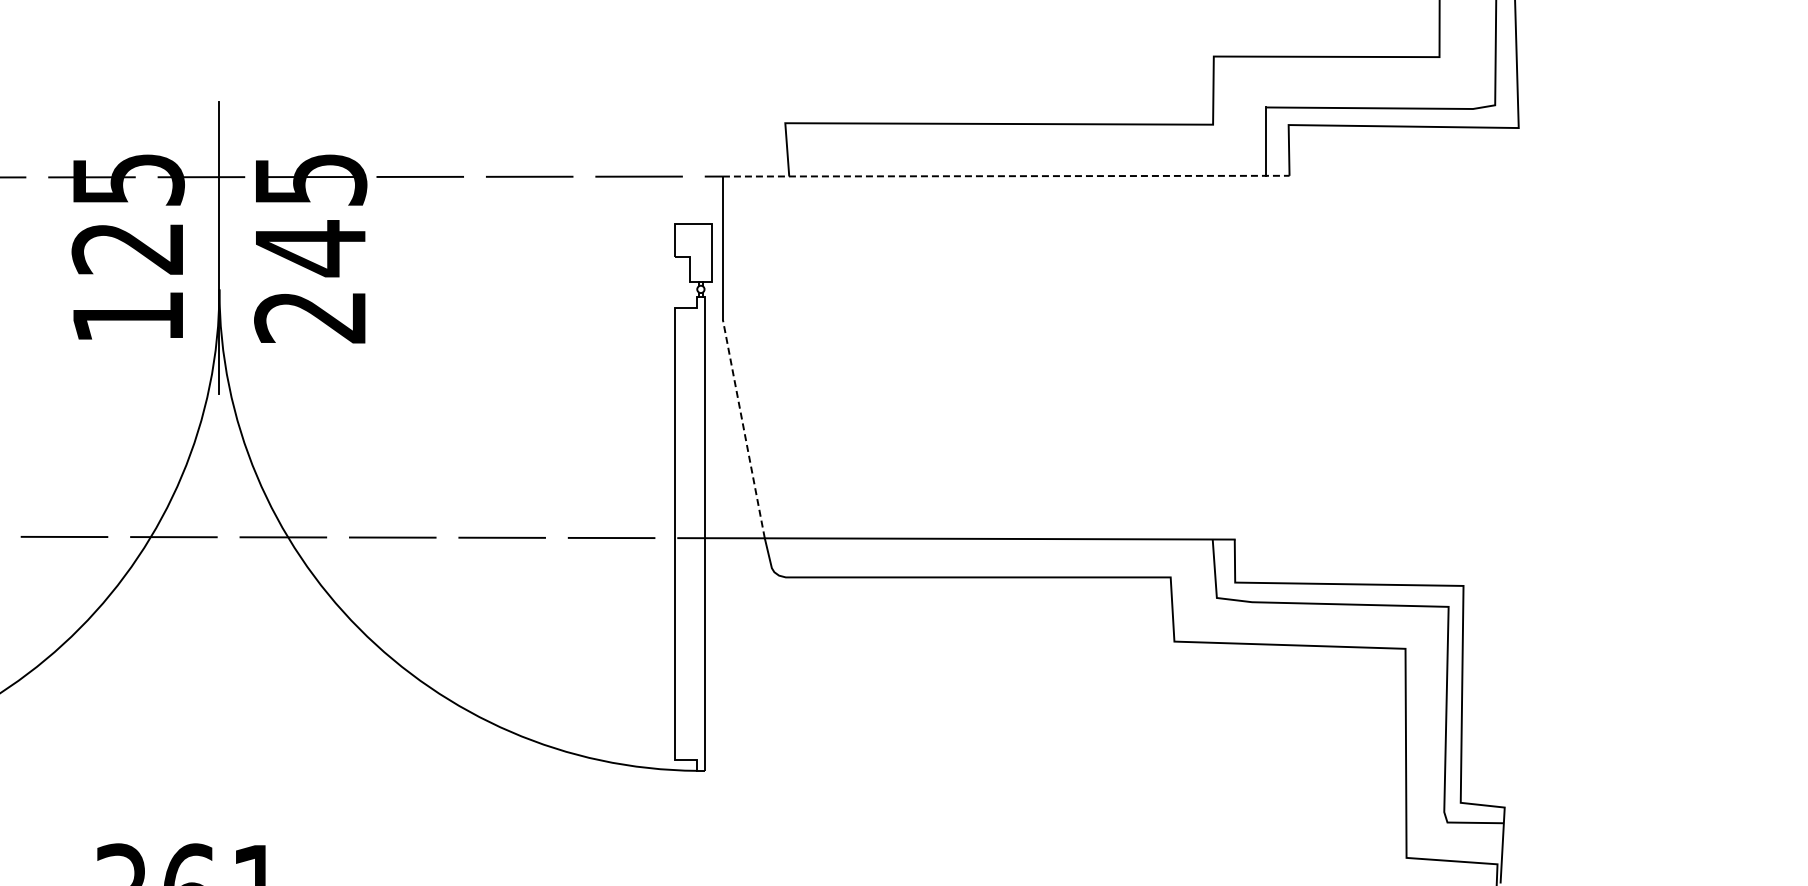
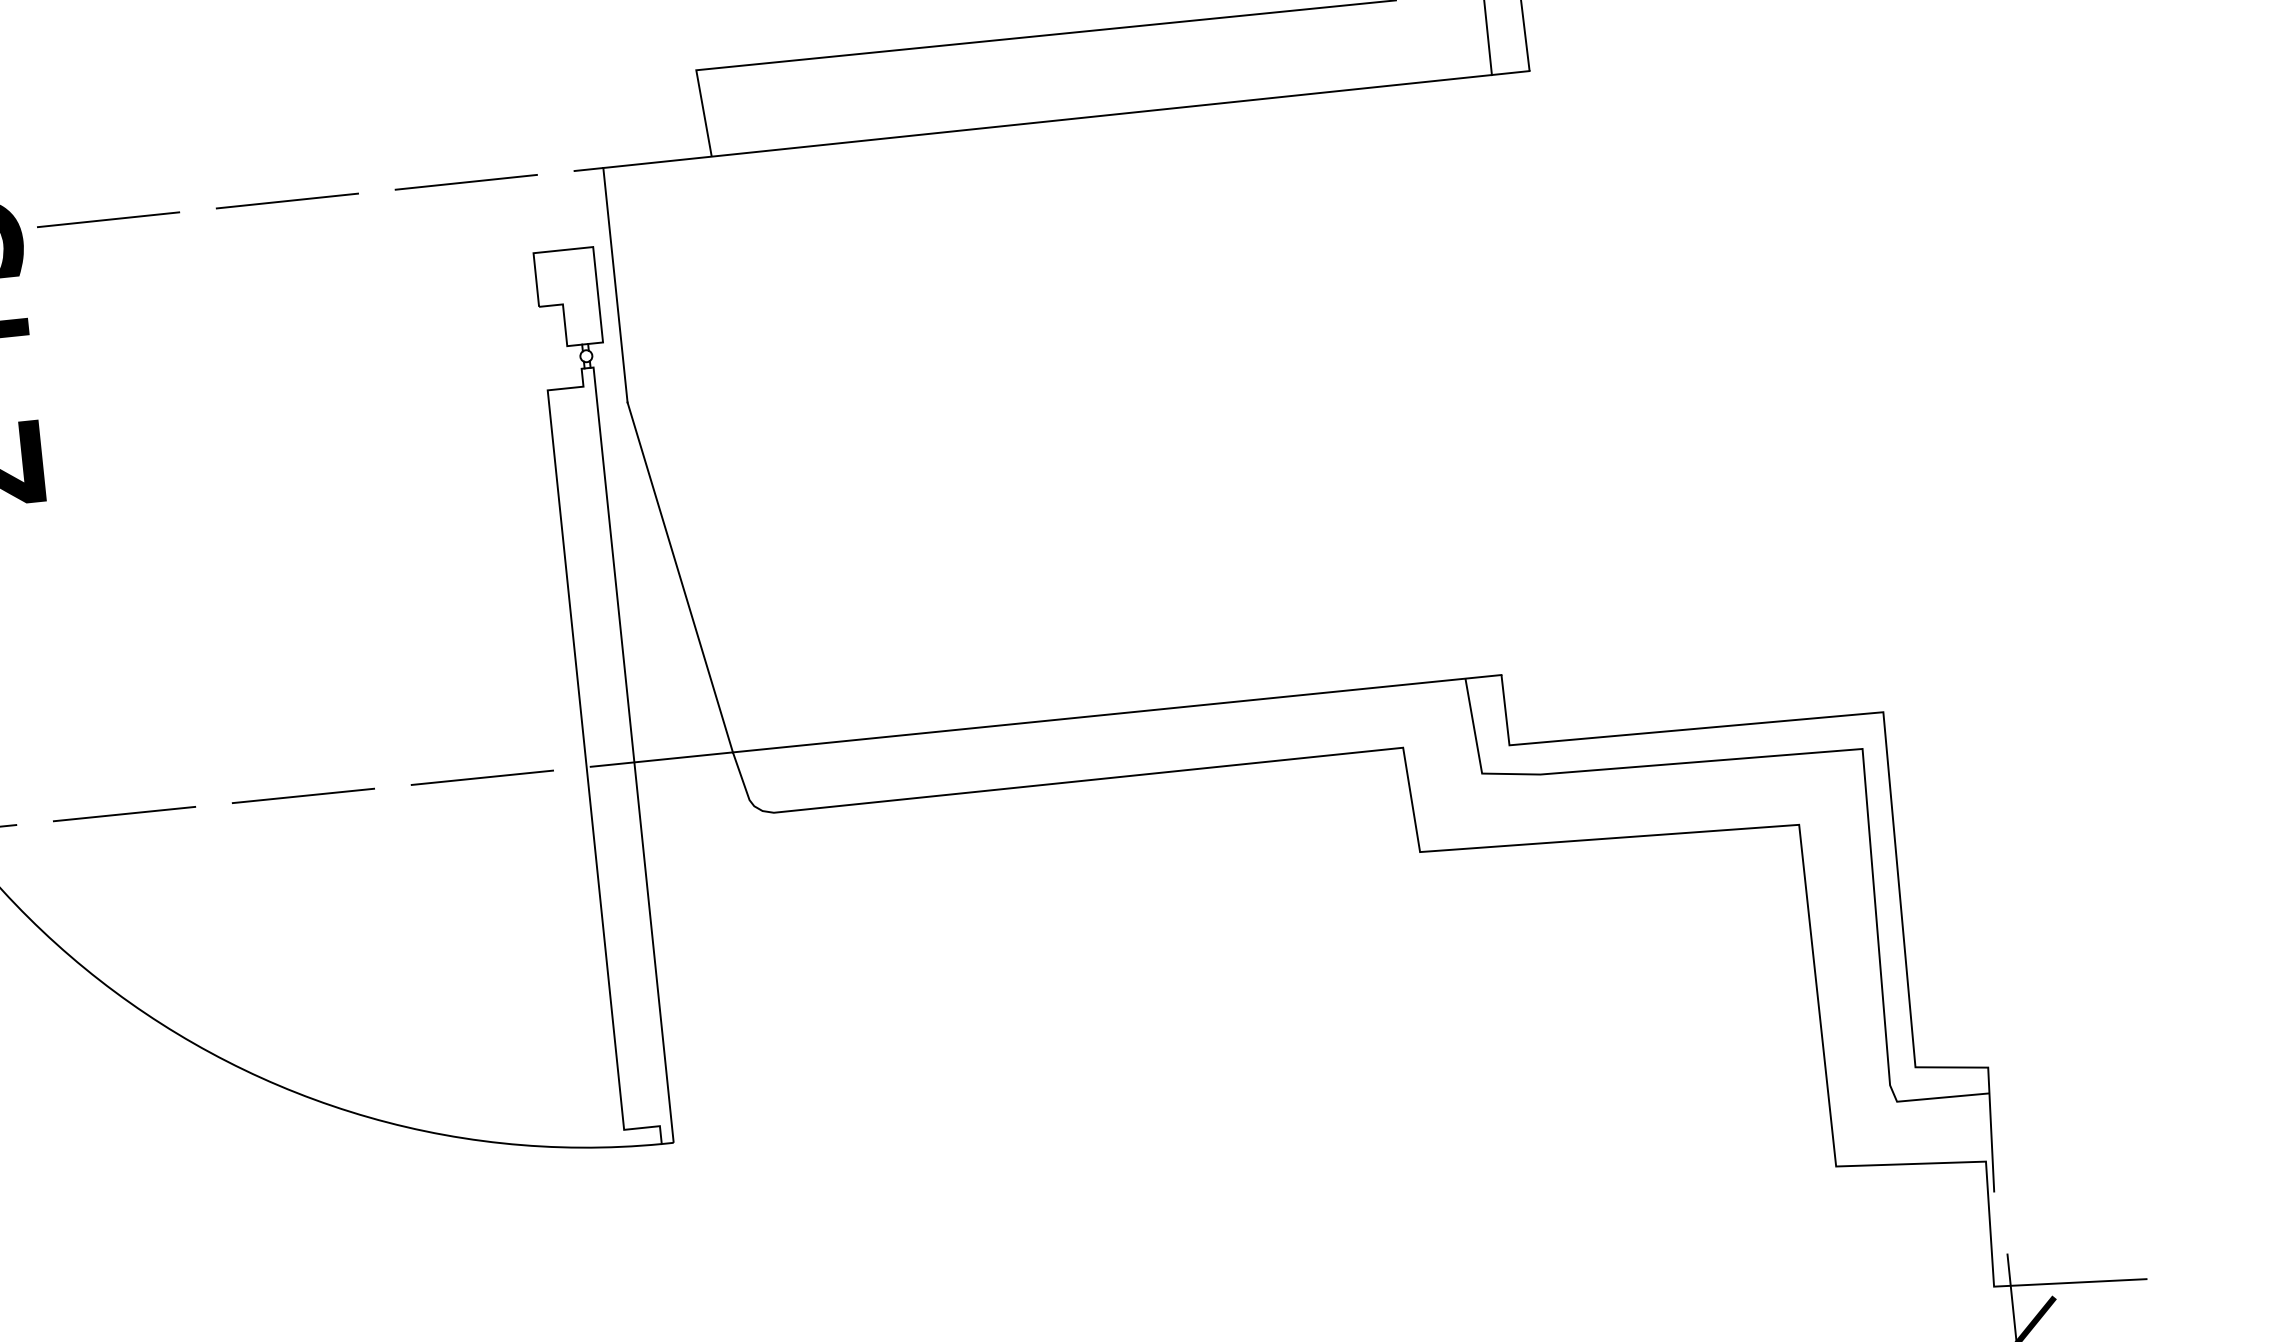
line: (1006, 176) -> (1066, 120), dashed -> solid
line: (743, 428) -> (679, 576), dashed -> solid

